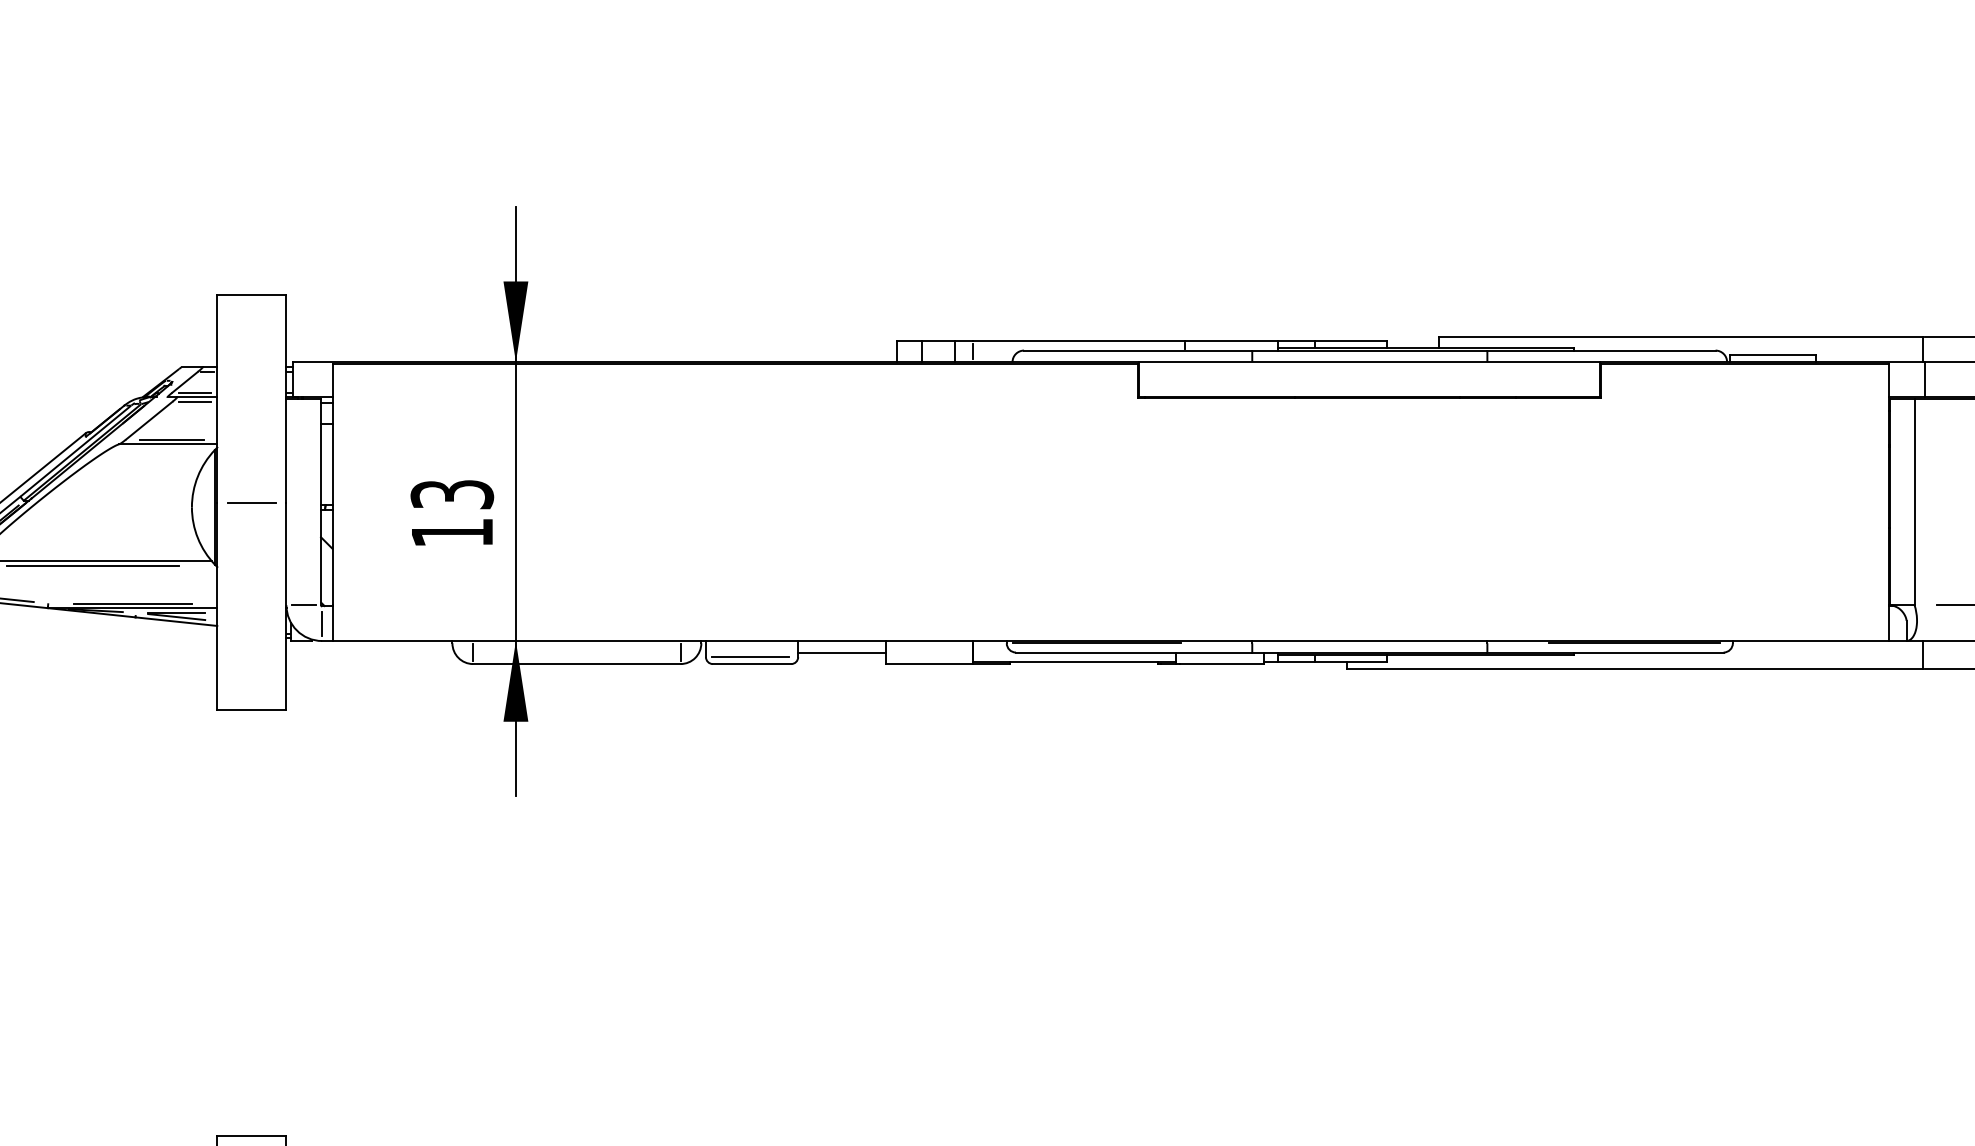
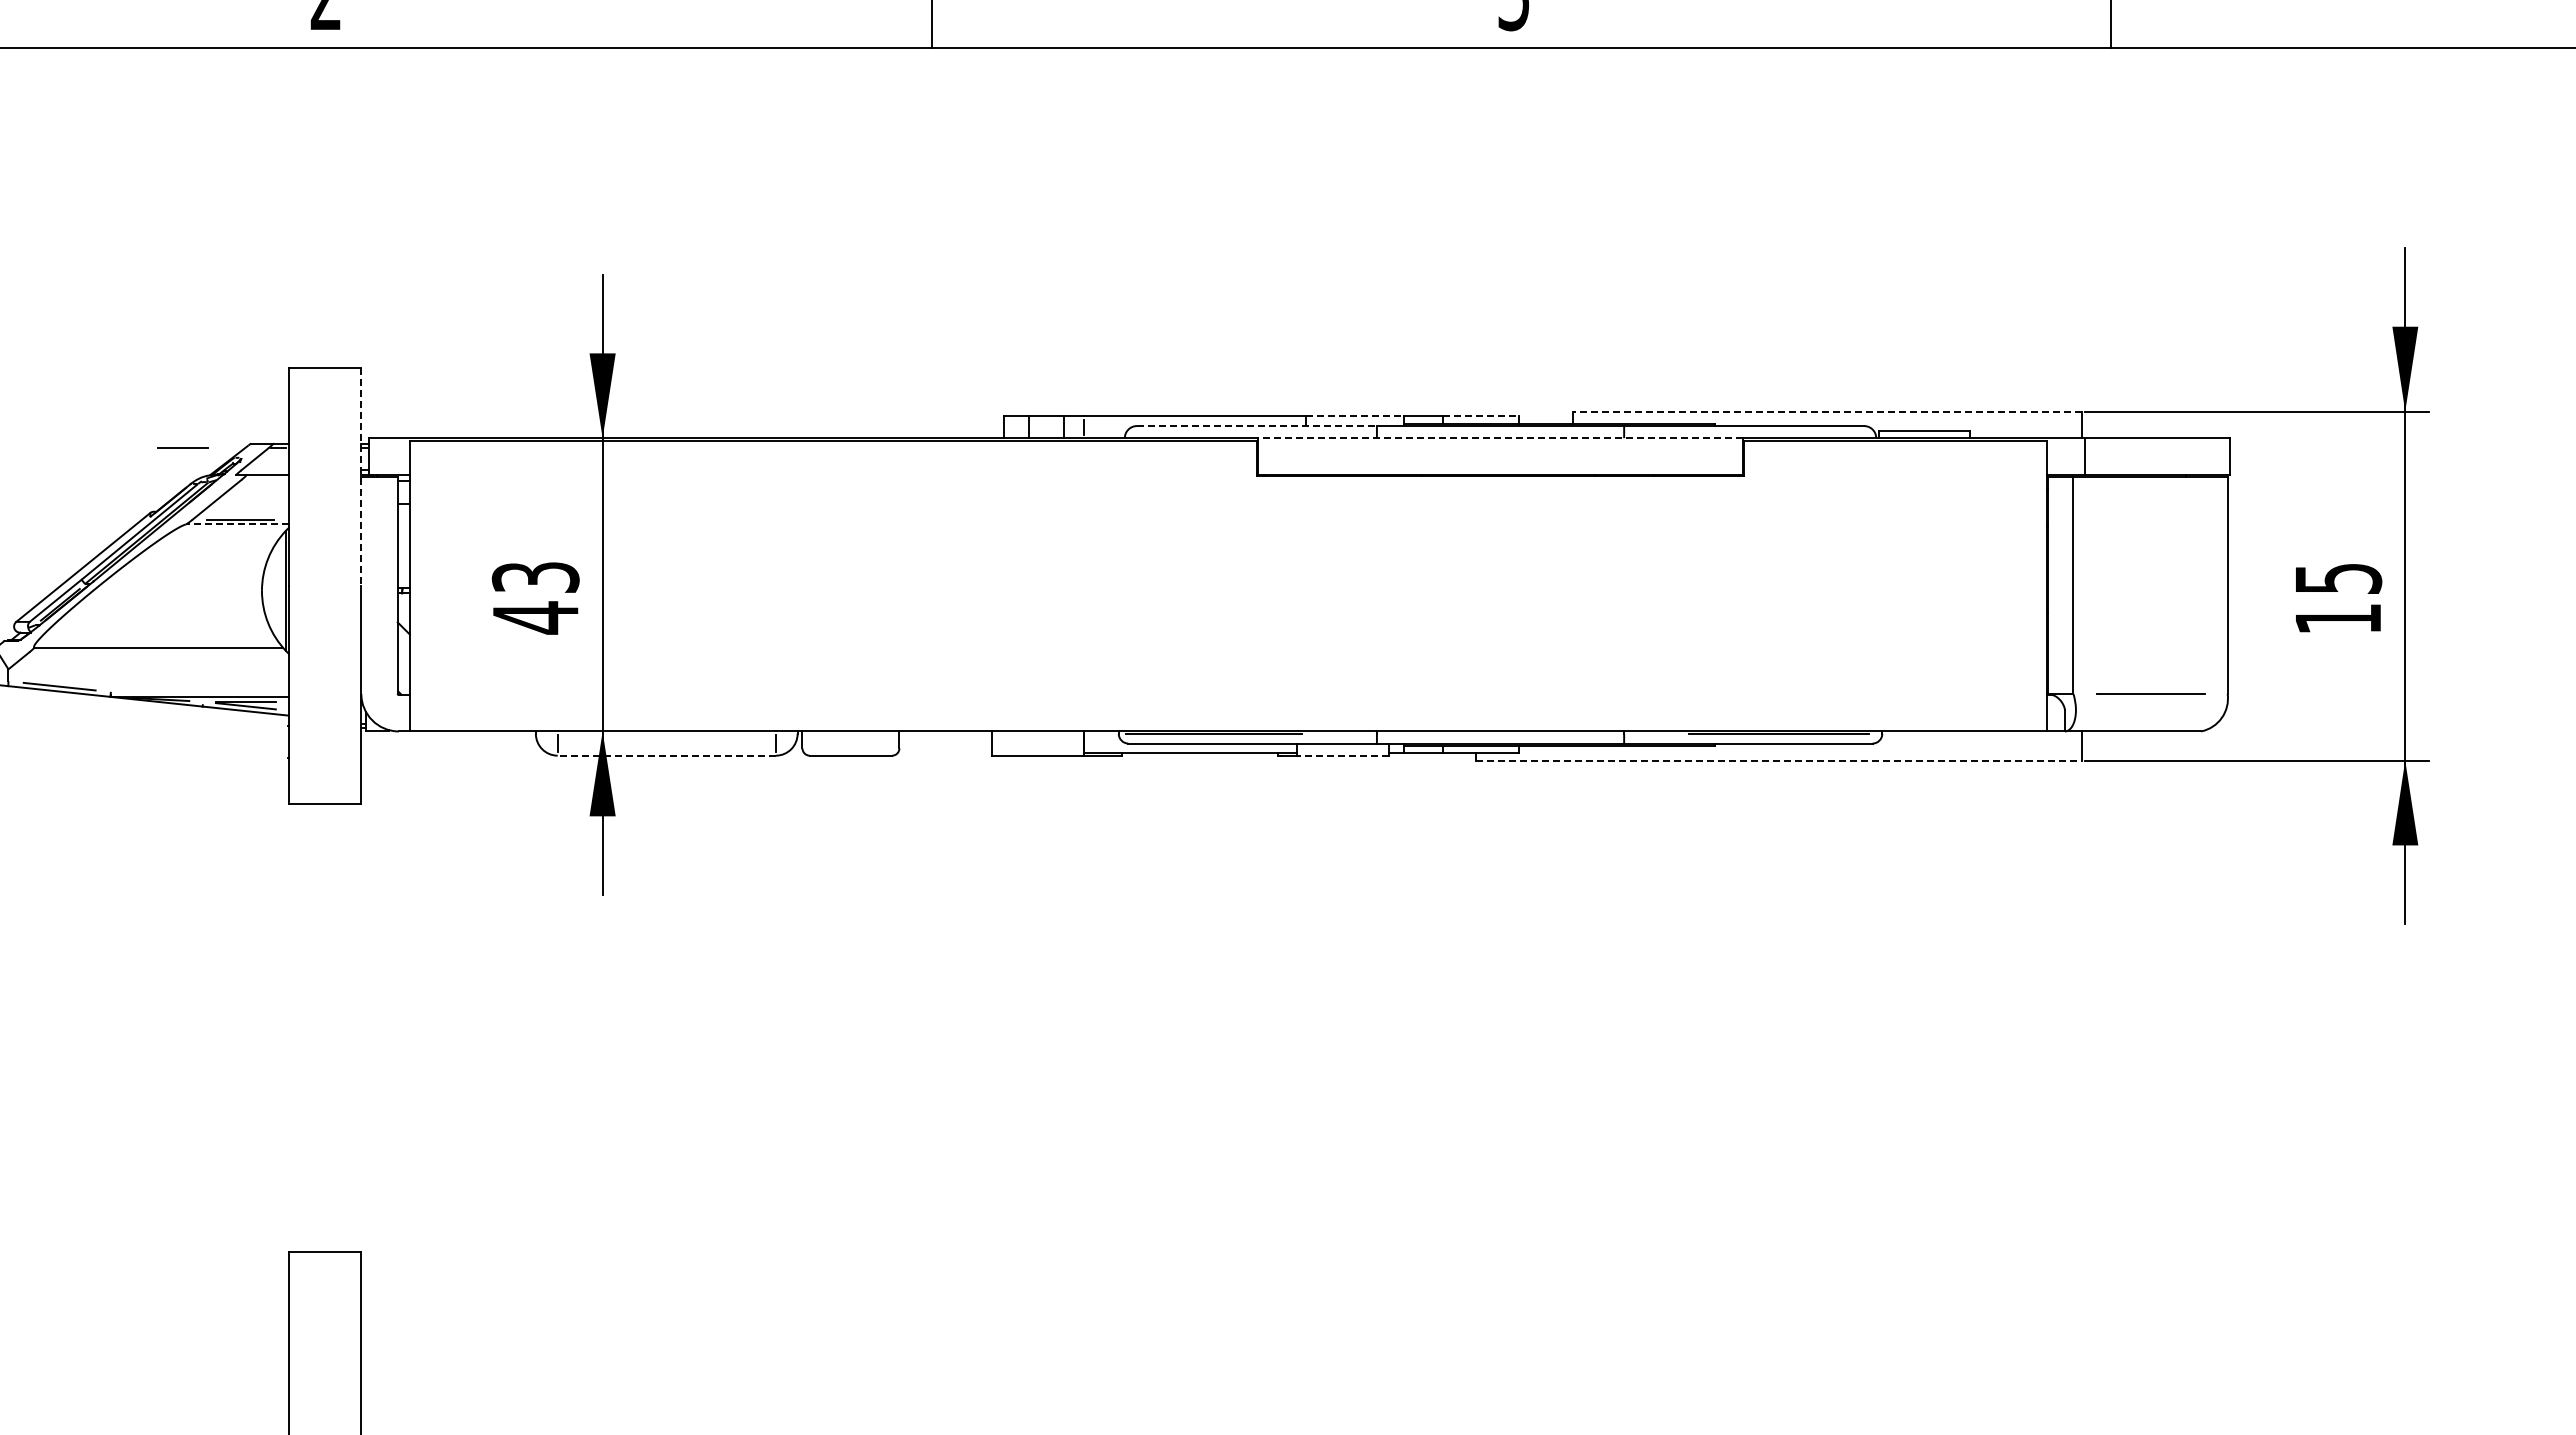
line: (1680, 336) -> (1827, 411), solid -> dashed
line: (1230, 341) -> (1354, 416), solid -> dashed
line: (1350, 341) -> (1480, 416), solid -> dashed
line: (1137, 351) -> (1256, 426), solid -> dashed
line: (1369, 362) -> (1500, 438), solid -> dashed
line: (194, 392) -> (264, 470), removed
line: (286, 399) -> (361, 477), solid -> dashed
line: (194, 401) -> (264, 479), removed
line: (167, 444) -> (236, 524), solid -> dashed
line: (251, 502) -> (182, 447), moved
text: (452, 532) -> (535, 617), 13 -> 43
line: (93, 565) -> (158, 652), removed
line: (132, 603) -> (199, 692), removed
line: (303, 604) -> (379, 693), removed
line: (321, 623) -> (398, 713), removed
line: (841, 652) -> (945, 743), removed
line: (750, 657) -> (849, 748), removed
line: (576, 663) -> (666, 755), solid -> dashed
line: (1221, 663) -> (1344, 755), solid -> dashed
line: (1635, 668) -> (1779, 760), solid -> dashed

